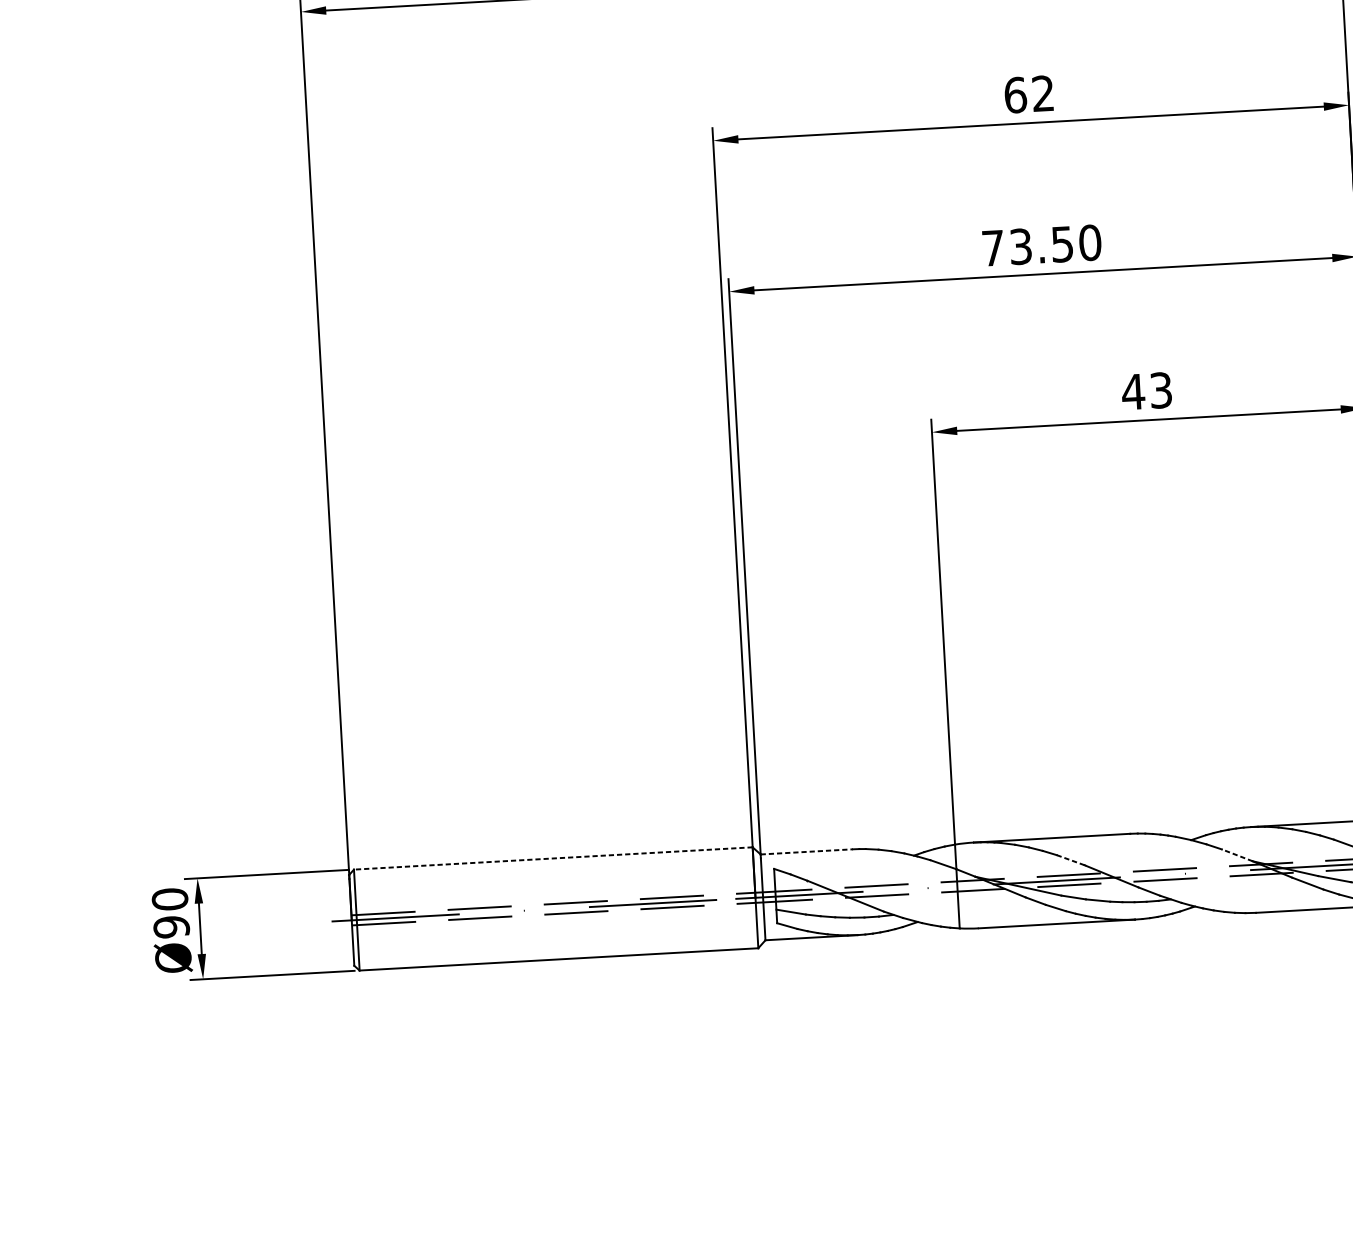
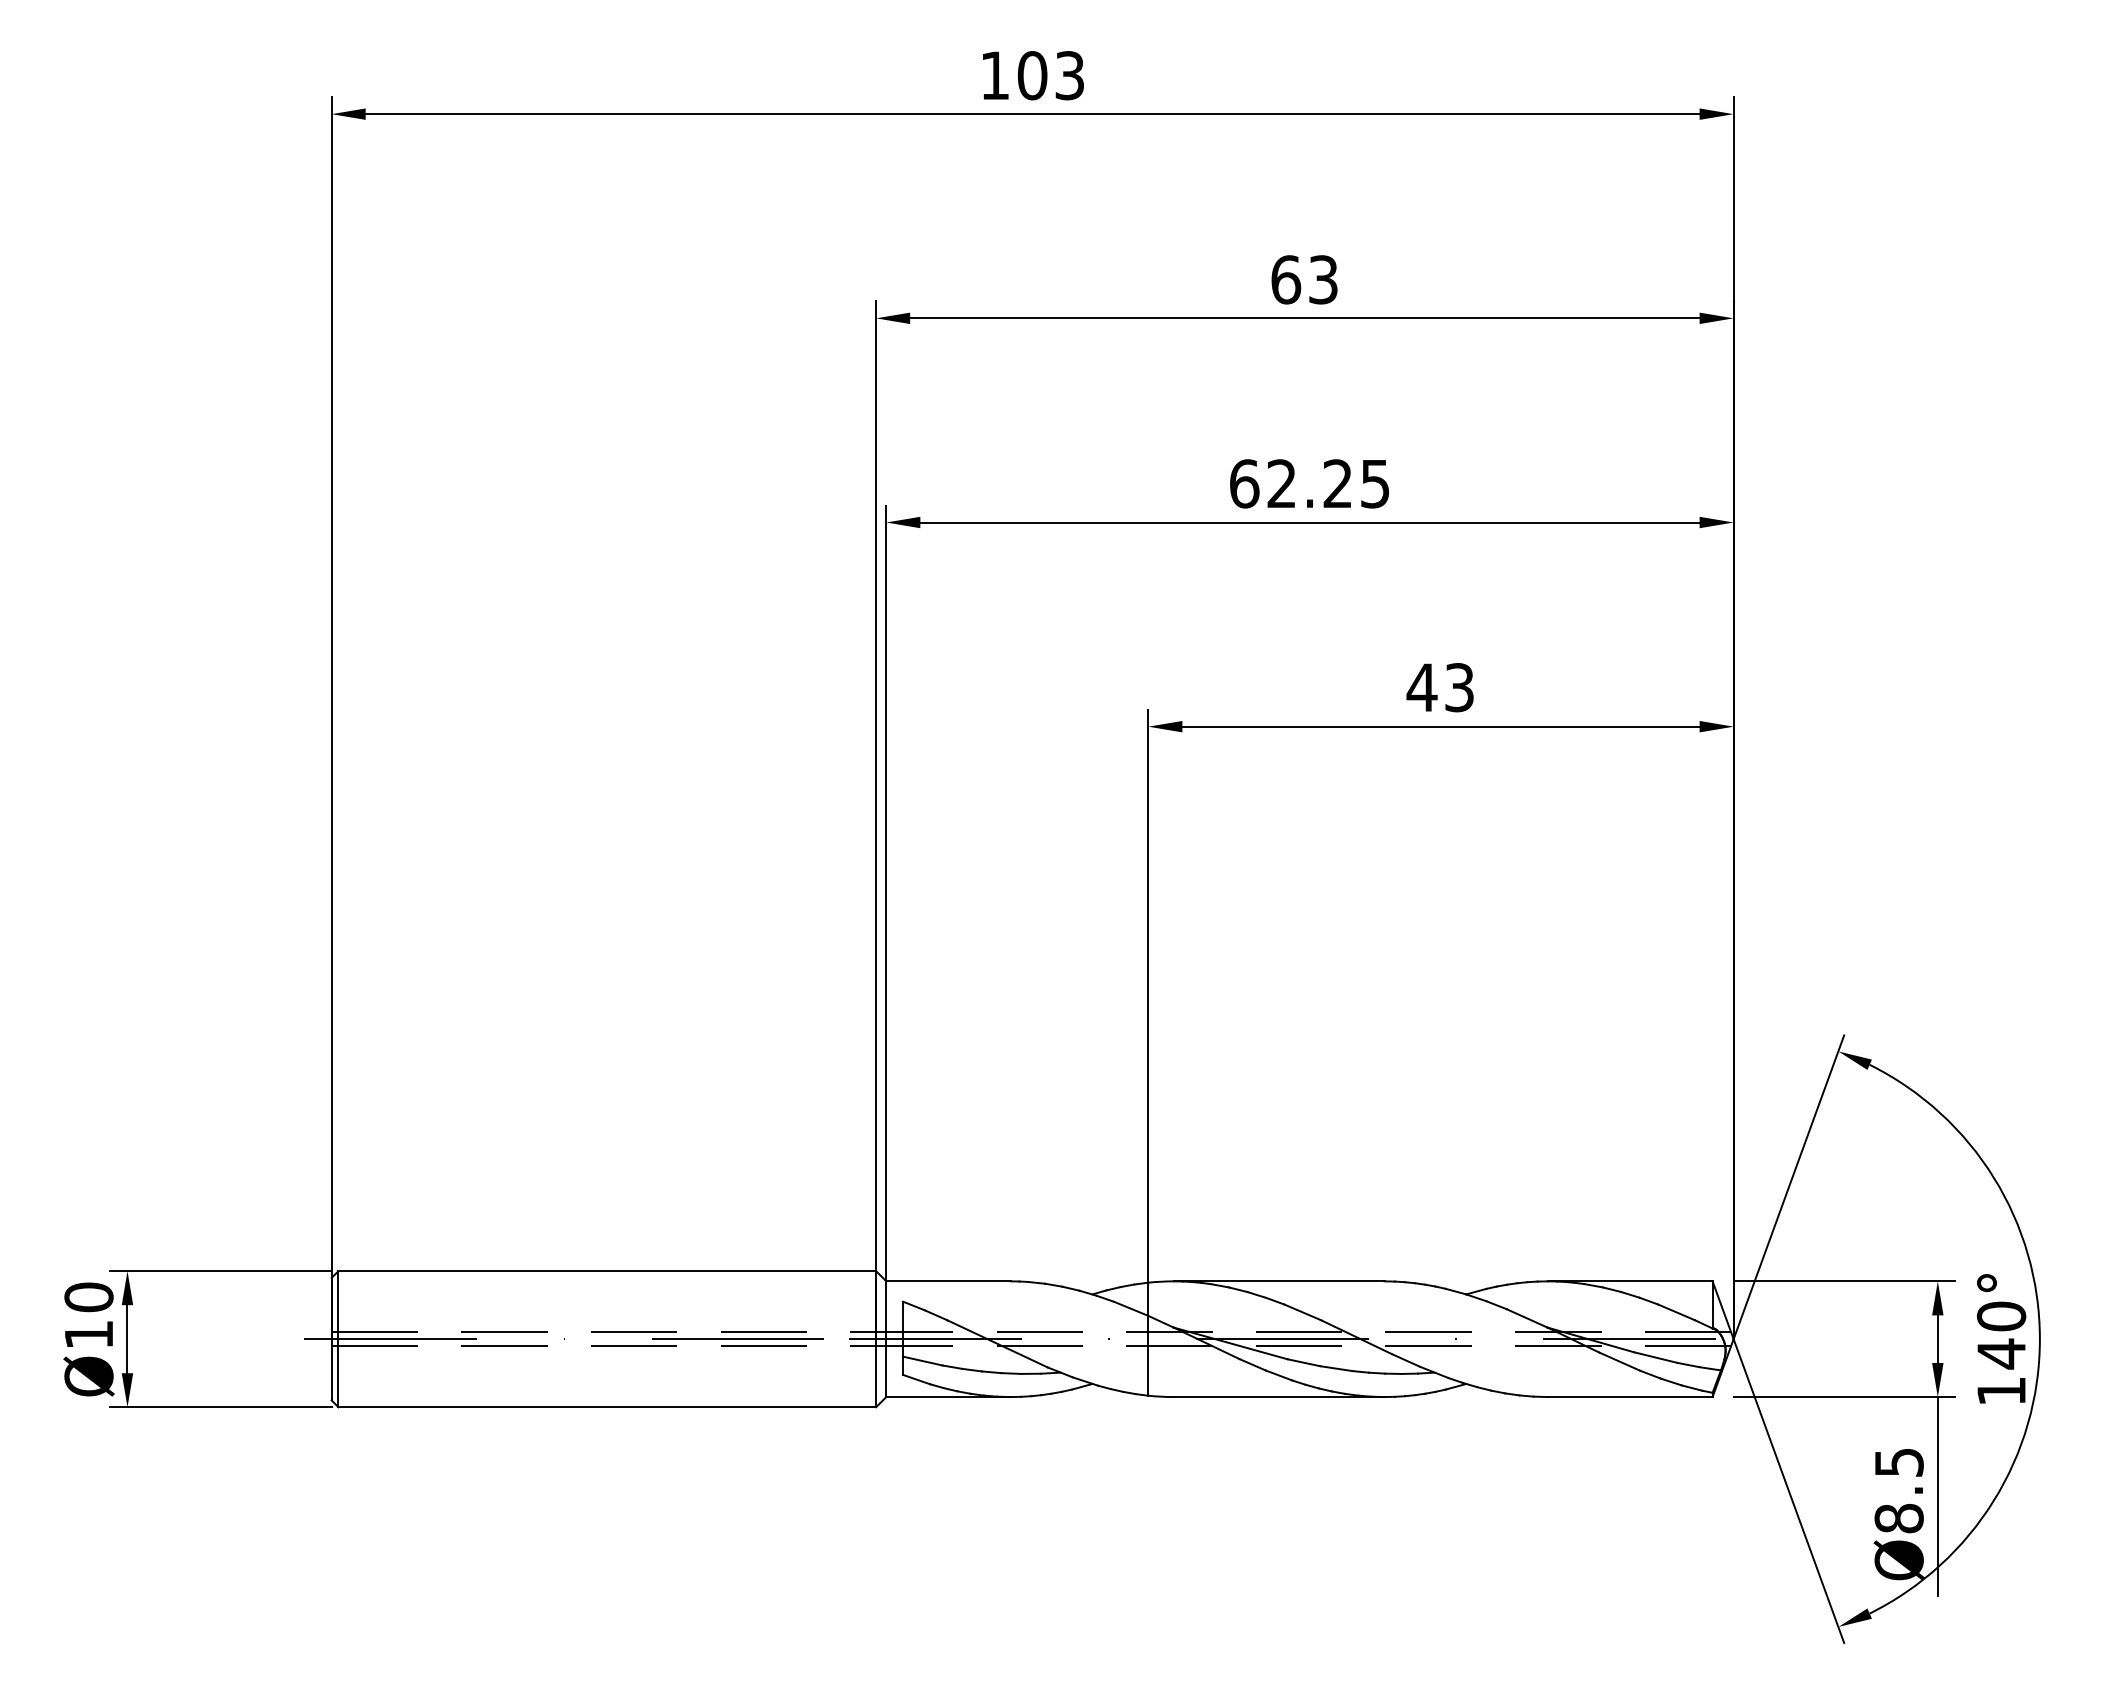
text: (1043, 93) -> (1323, 279), 62 -> 63
text: (1042, 245) -> (1310, 483), 73.50 -> 62.25
line: (807, 851) -> (949, 1281), dashed -> solid
line: (1236, 855) -> (1526, 1318), dashed -> solid
line: (553, 858) -> (607, 1271), dashed -> solid
line: (1070, 860) -> (1302, 1312), dashed -> solid
text: (171, 926) -> (88, 1334), Ø90 -> Ø10

